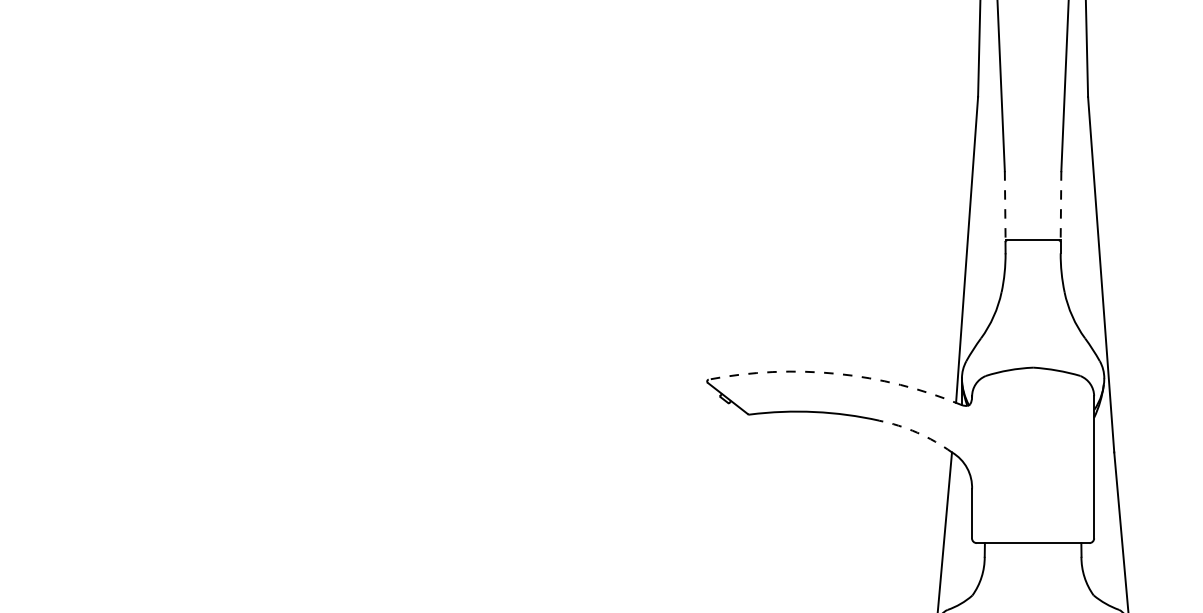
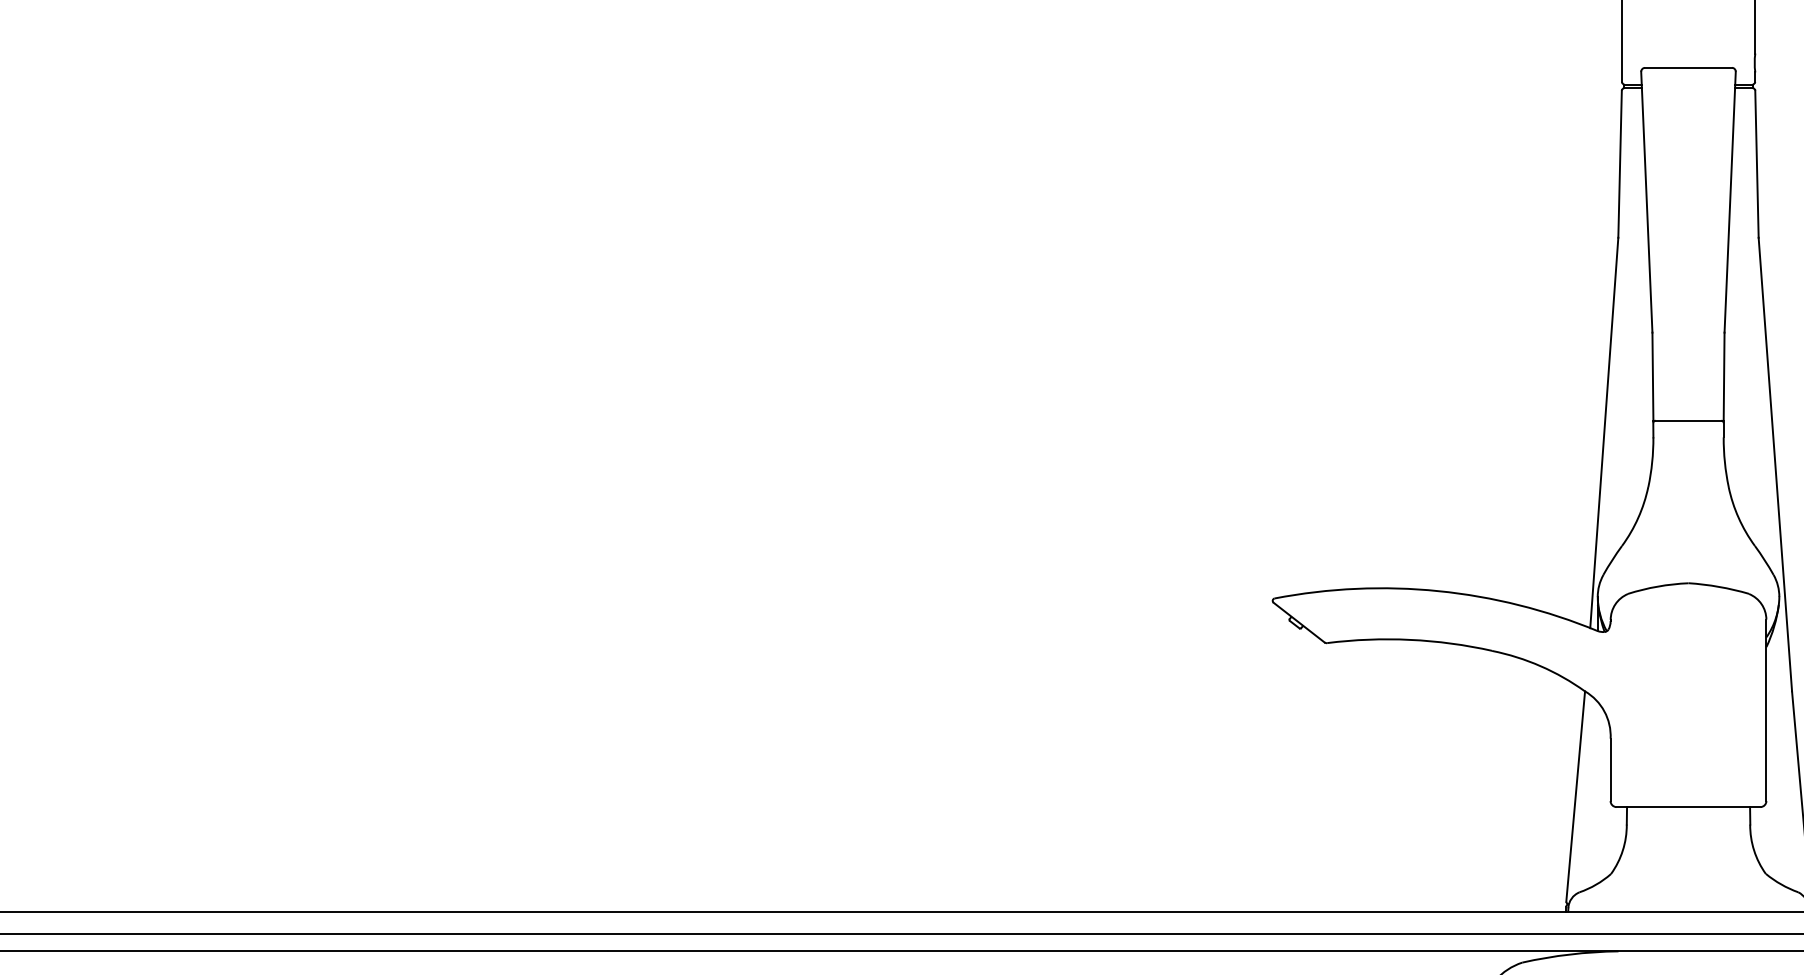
line: (1004, 206) -> (1652, 377), dashed -> solid
line: (1061, 206) -> (1724, 377), dashed -> solid
arc: (837, 374) -> (1438, 591), dashed -> solid
arc: (917, 432) -> (1540, 666), dashed -> solid

